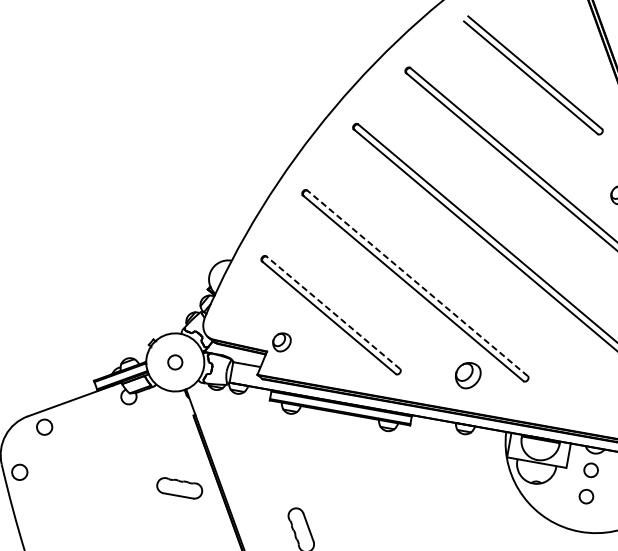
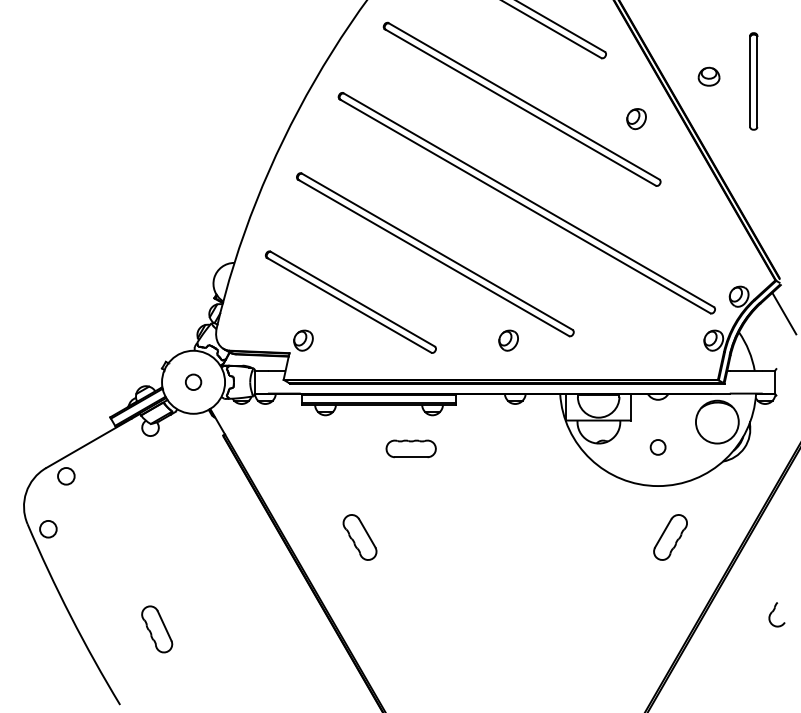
line: (416, 283) -> (436, 251), dashed -> solid
line: (332, 312) -> (352, 299), dashed -> solid
part: (467, 375) -> (508, 340), size x0.71
circle: (590, 470) -> (657, 418), removed
part: (179, 487) -> (410, 448), moved

